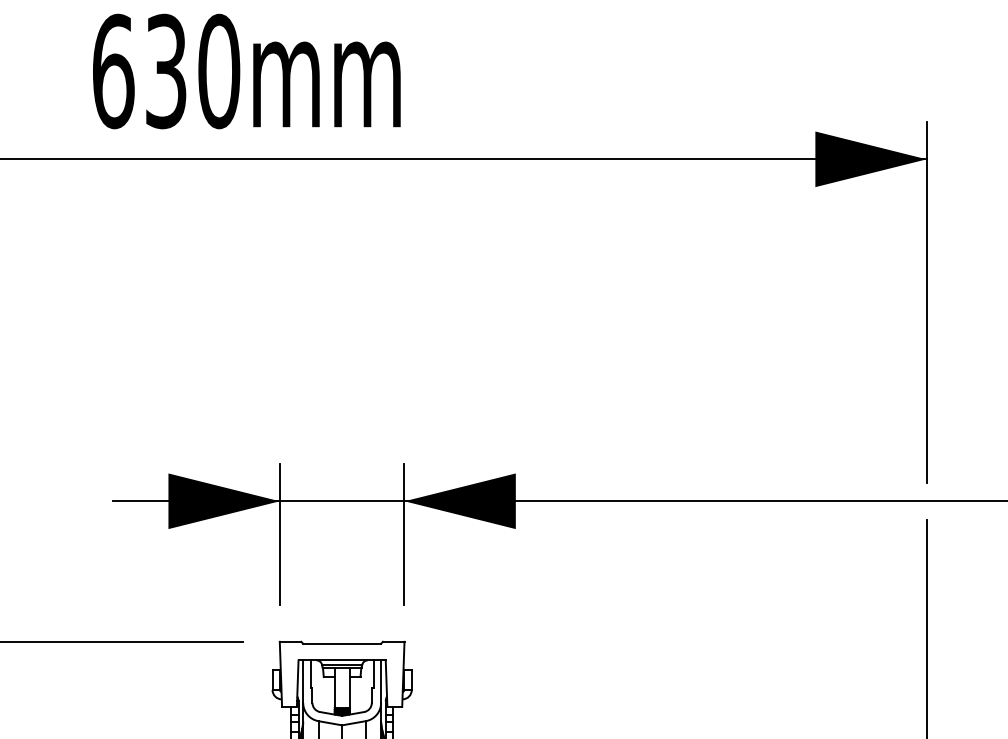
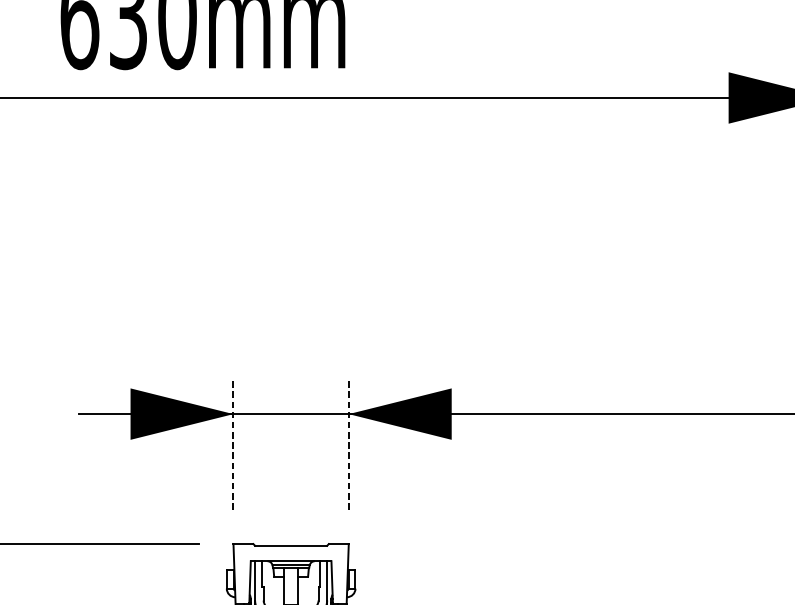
line: (279, 533) -> (233, 443), solid -> dashed
line: (404, 533) -> (348, 443), solid -> dashed

